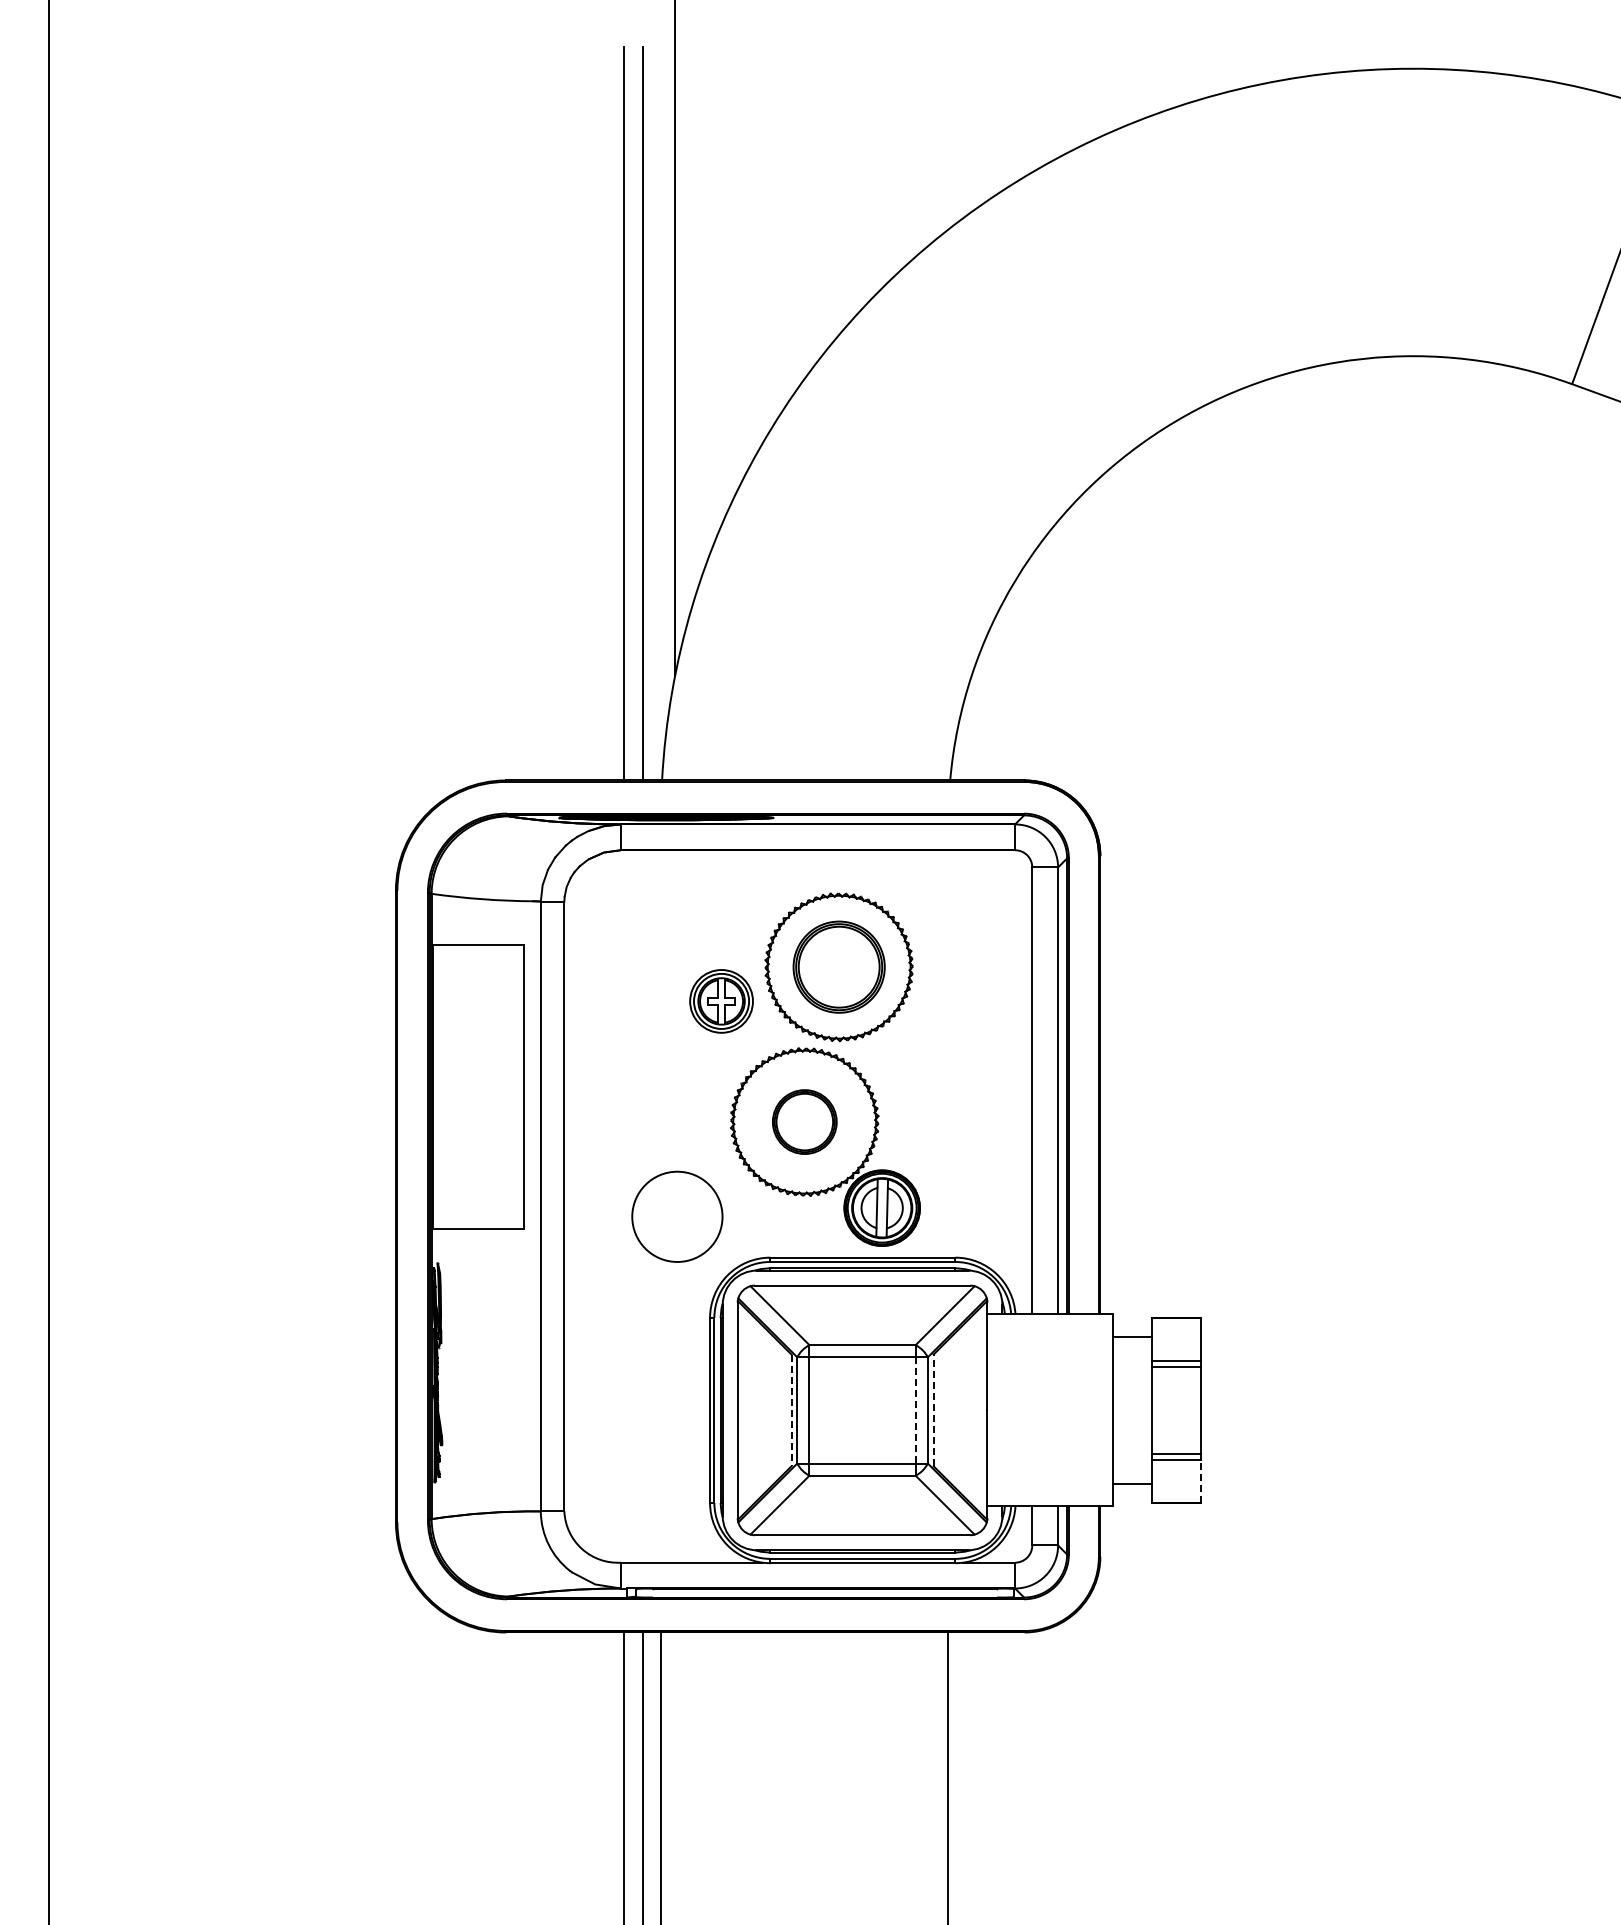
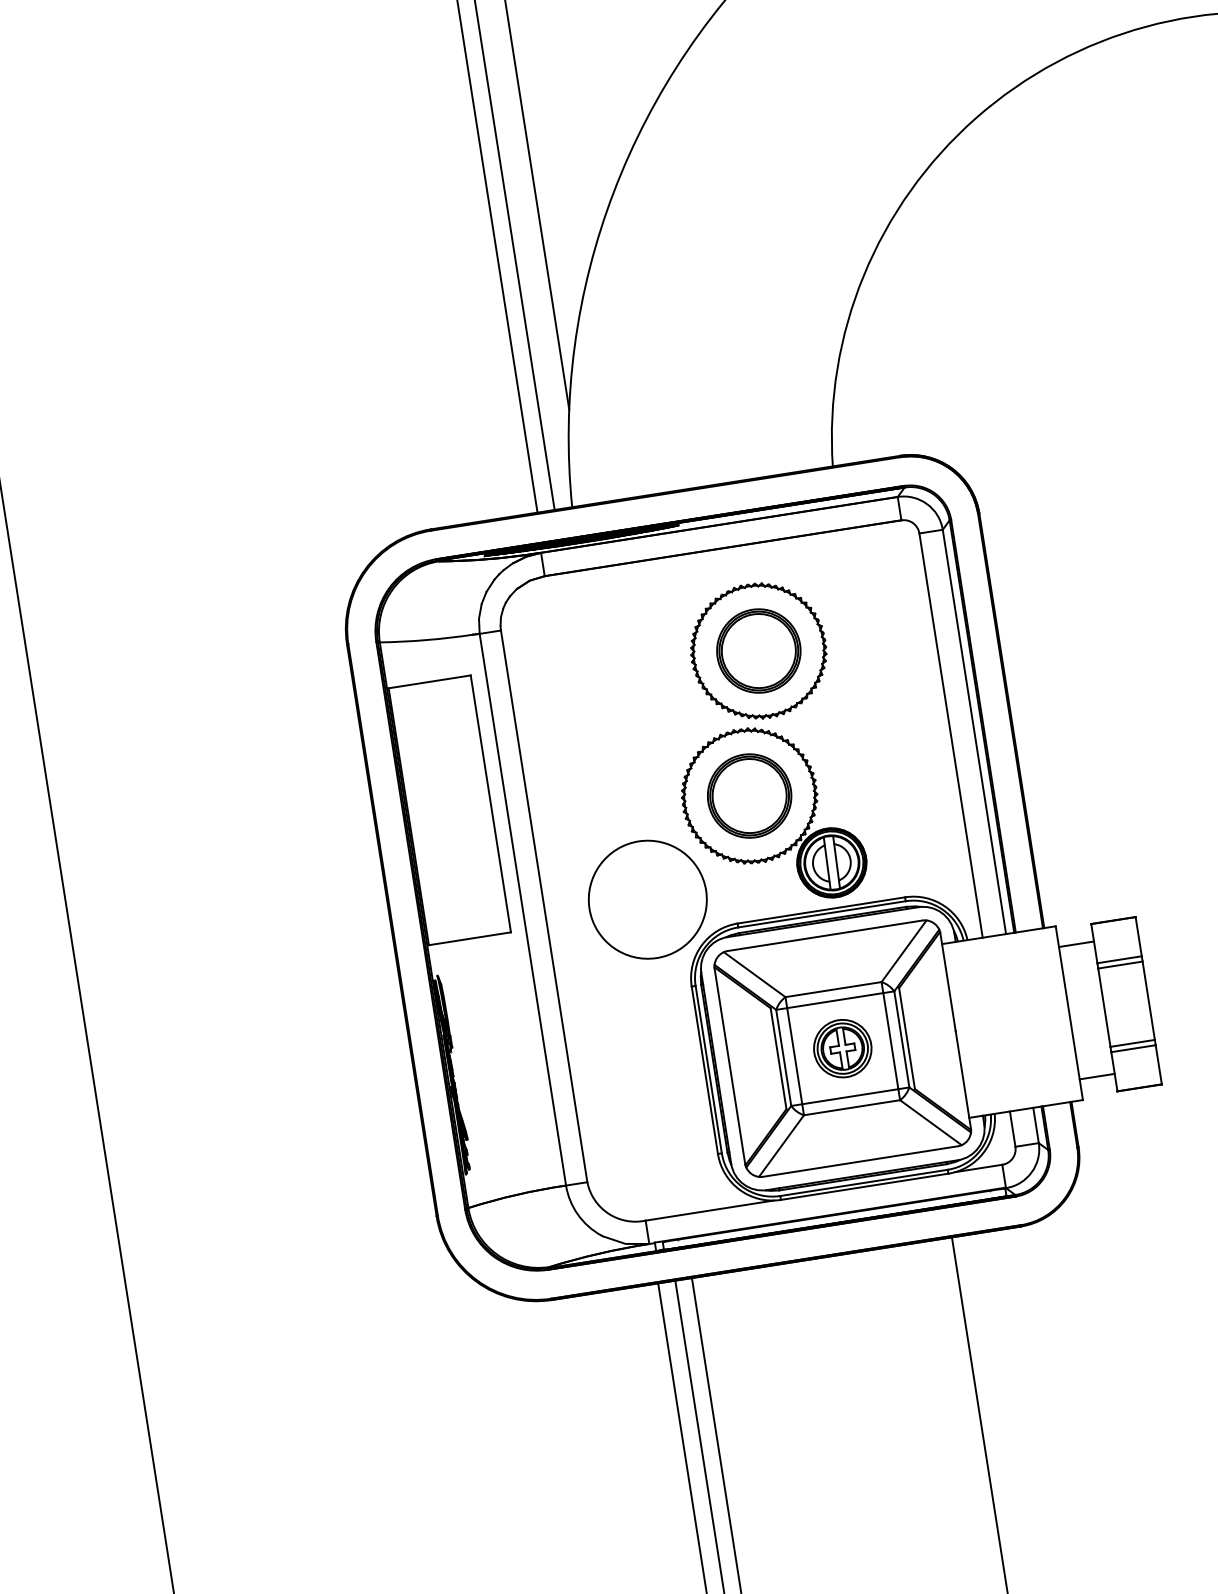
part: (721, 1001) -> (842, 1048), moved
part: (804, 1121) -> (749, 795), size x1.43
circle: (677, 1216) -> (647, 899), size x1.43
line: (791, 1410) -> (778, 1058), dashed -> solid
line: (915, 1410) -> (890, 1041), dashed -> solid
line: (933, 1410) -> (906, 1038), dashed -> solid
line: (1200, 1481) -> (1158, 1065), dashed -> solid

